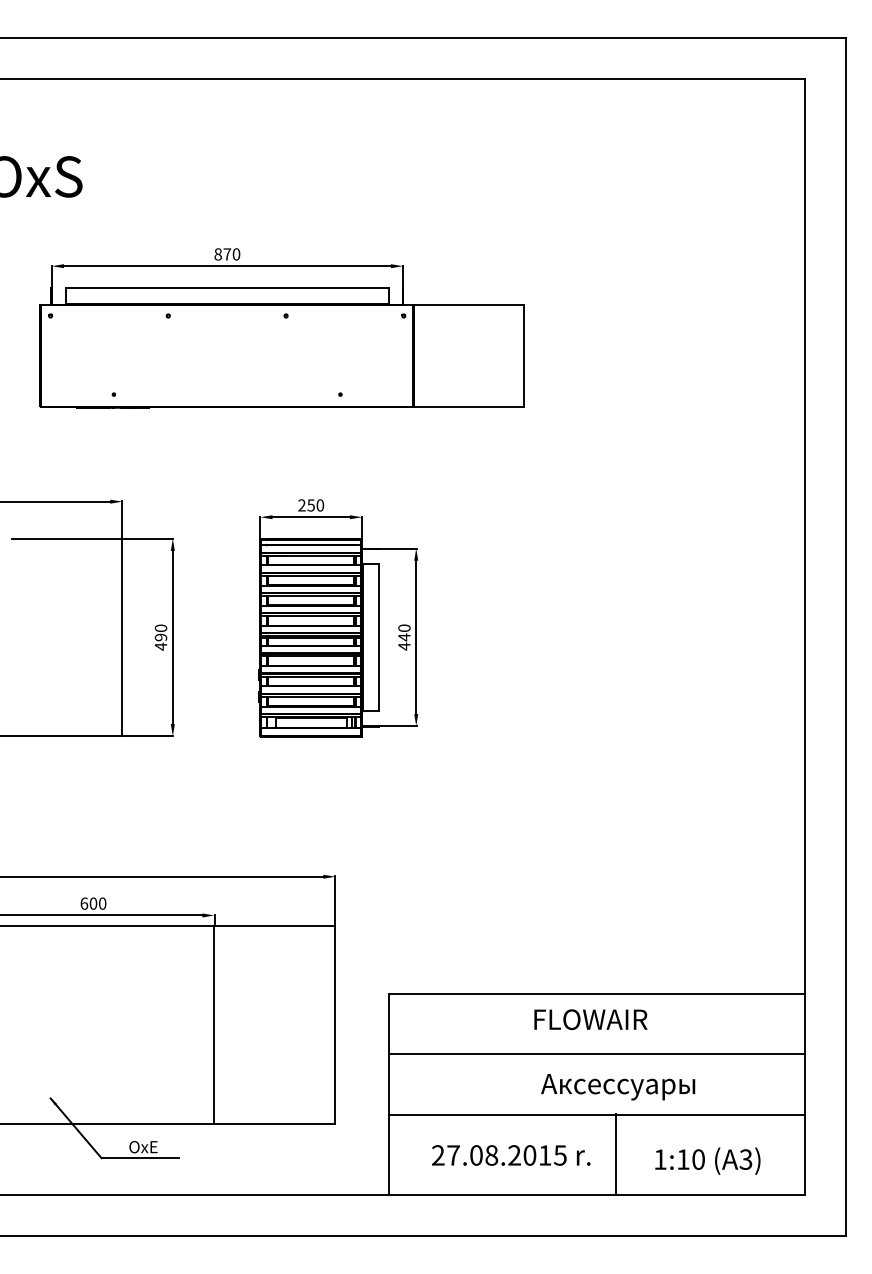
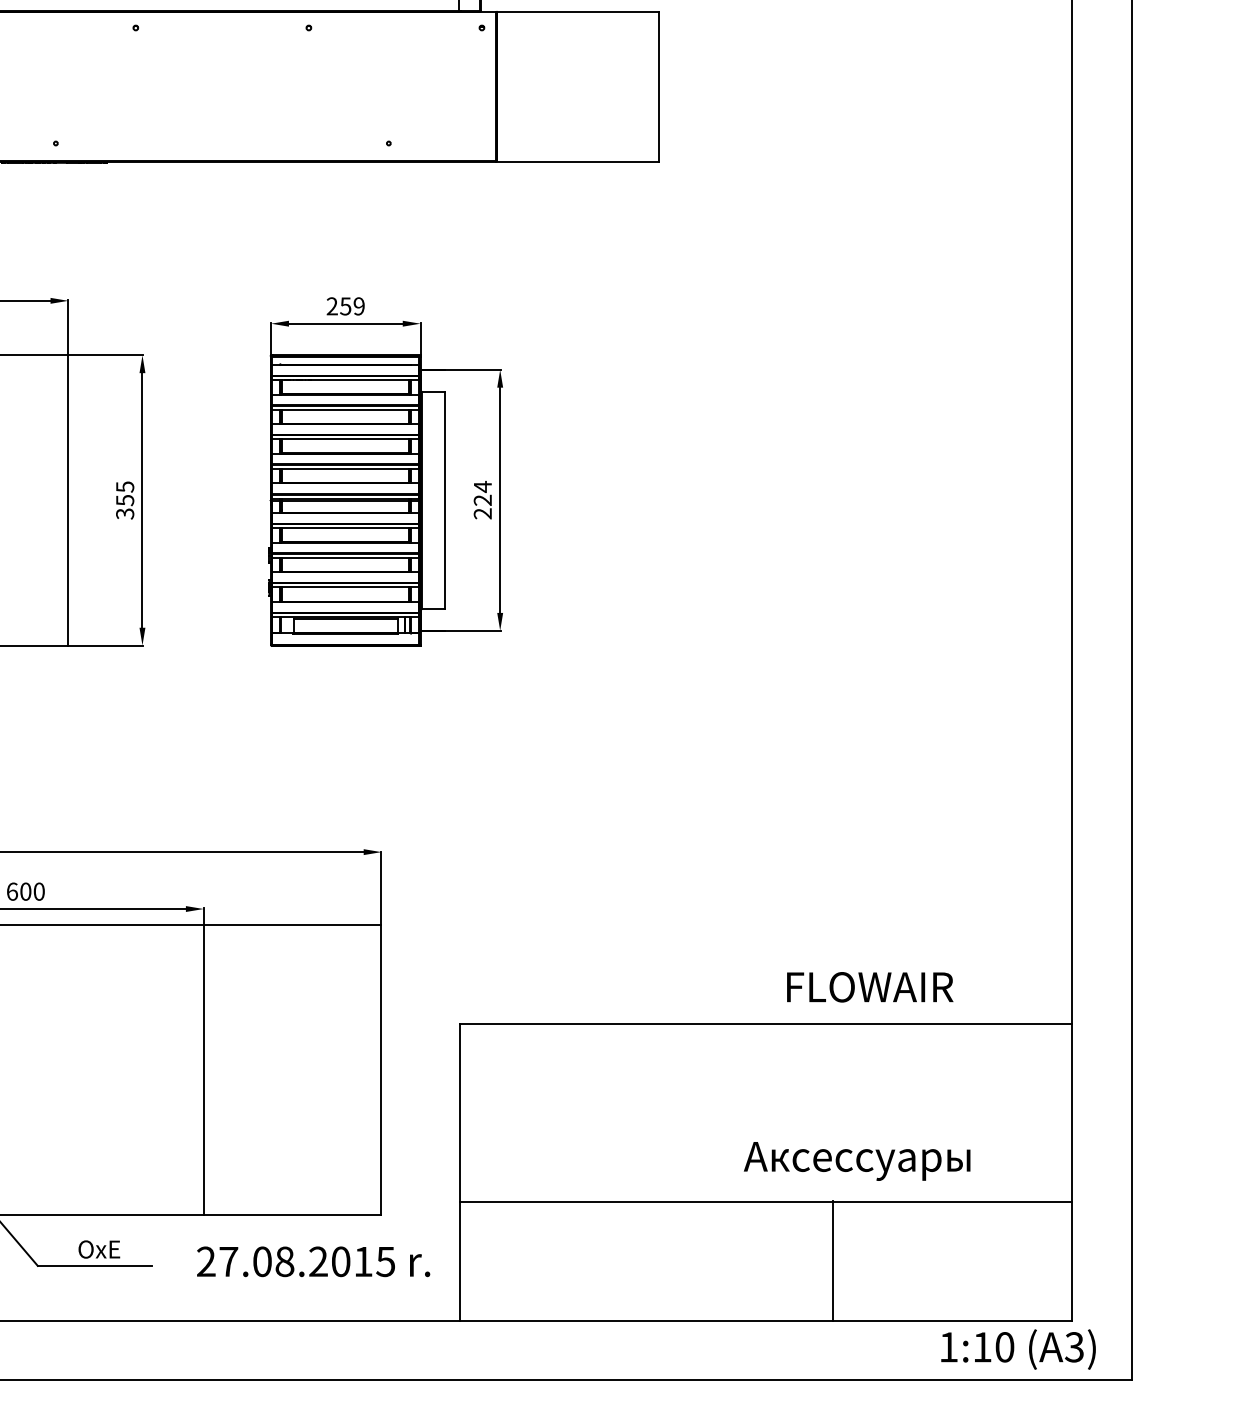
text: (320, 505) -> (359, 306), 250 -> 259
text: (160, 637) -> (124, 500), 490 -> 355
text: (404, 637) -> (482, 500), 440 -> 224
text: (590, 1019) -> (869, 986), moved
line: (596, 1054) -> (765, 1113), removed
text: (618, 1087) -> (857, 1161), moved
line: (615, 1154) -> (832, 1260), moved
text: (511, 1155) -> (313, 1261), moved
text: (707, 1160) -> (1017, 1348), moved

